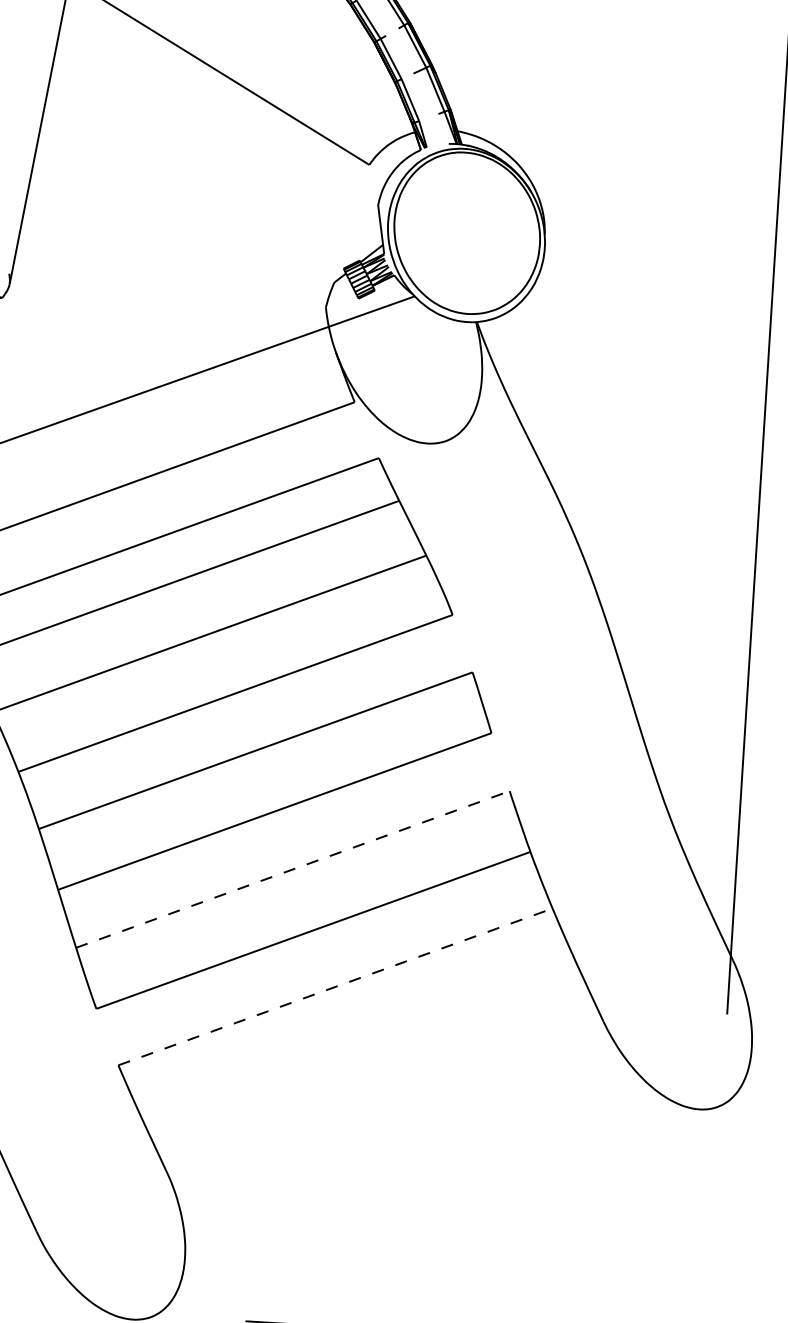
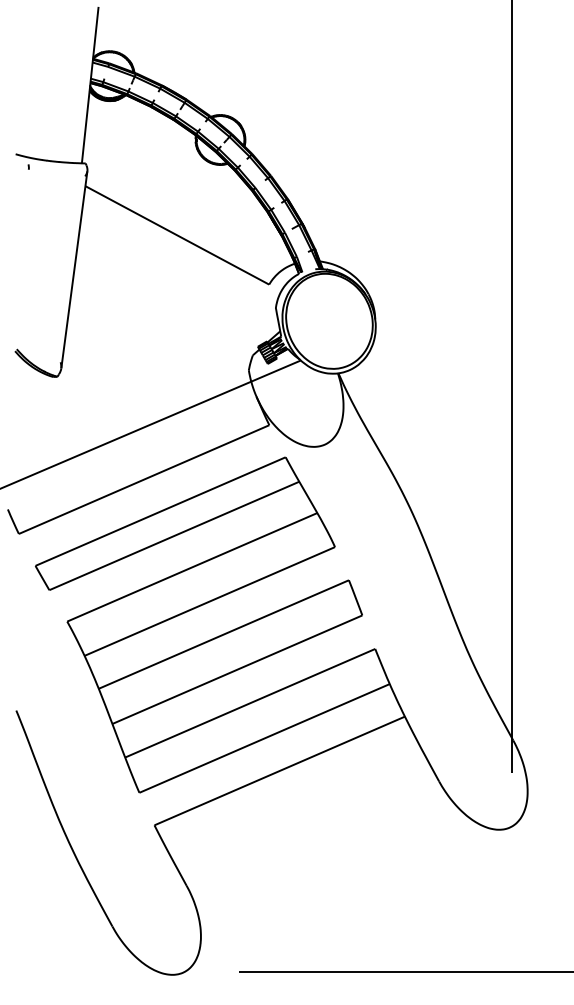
line: (293, 869) -> (250, 703), dashed -> solid
line: (336, 986) -> (280, 770), dashed -> solid

